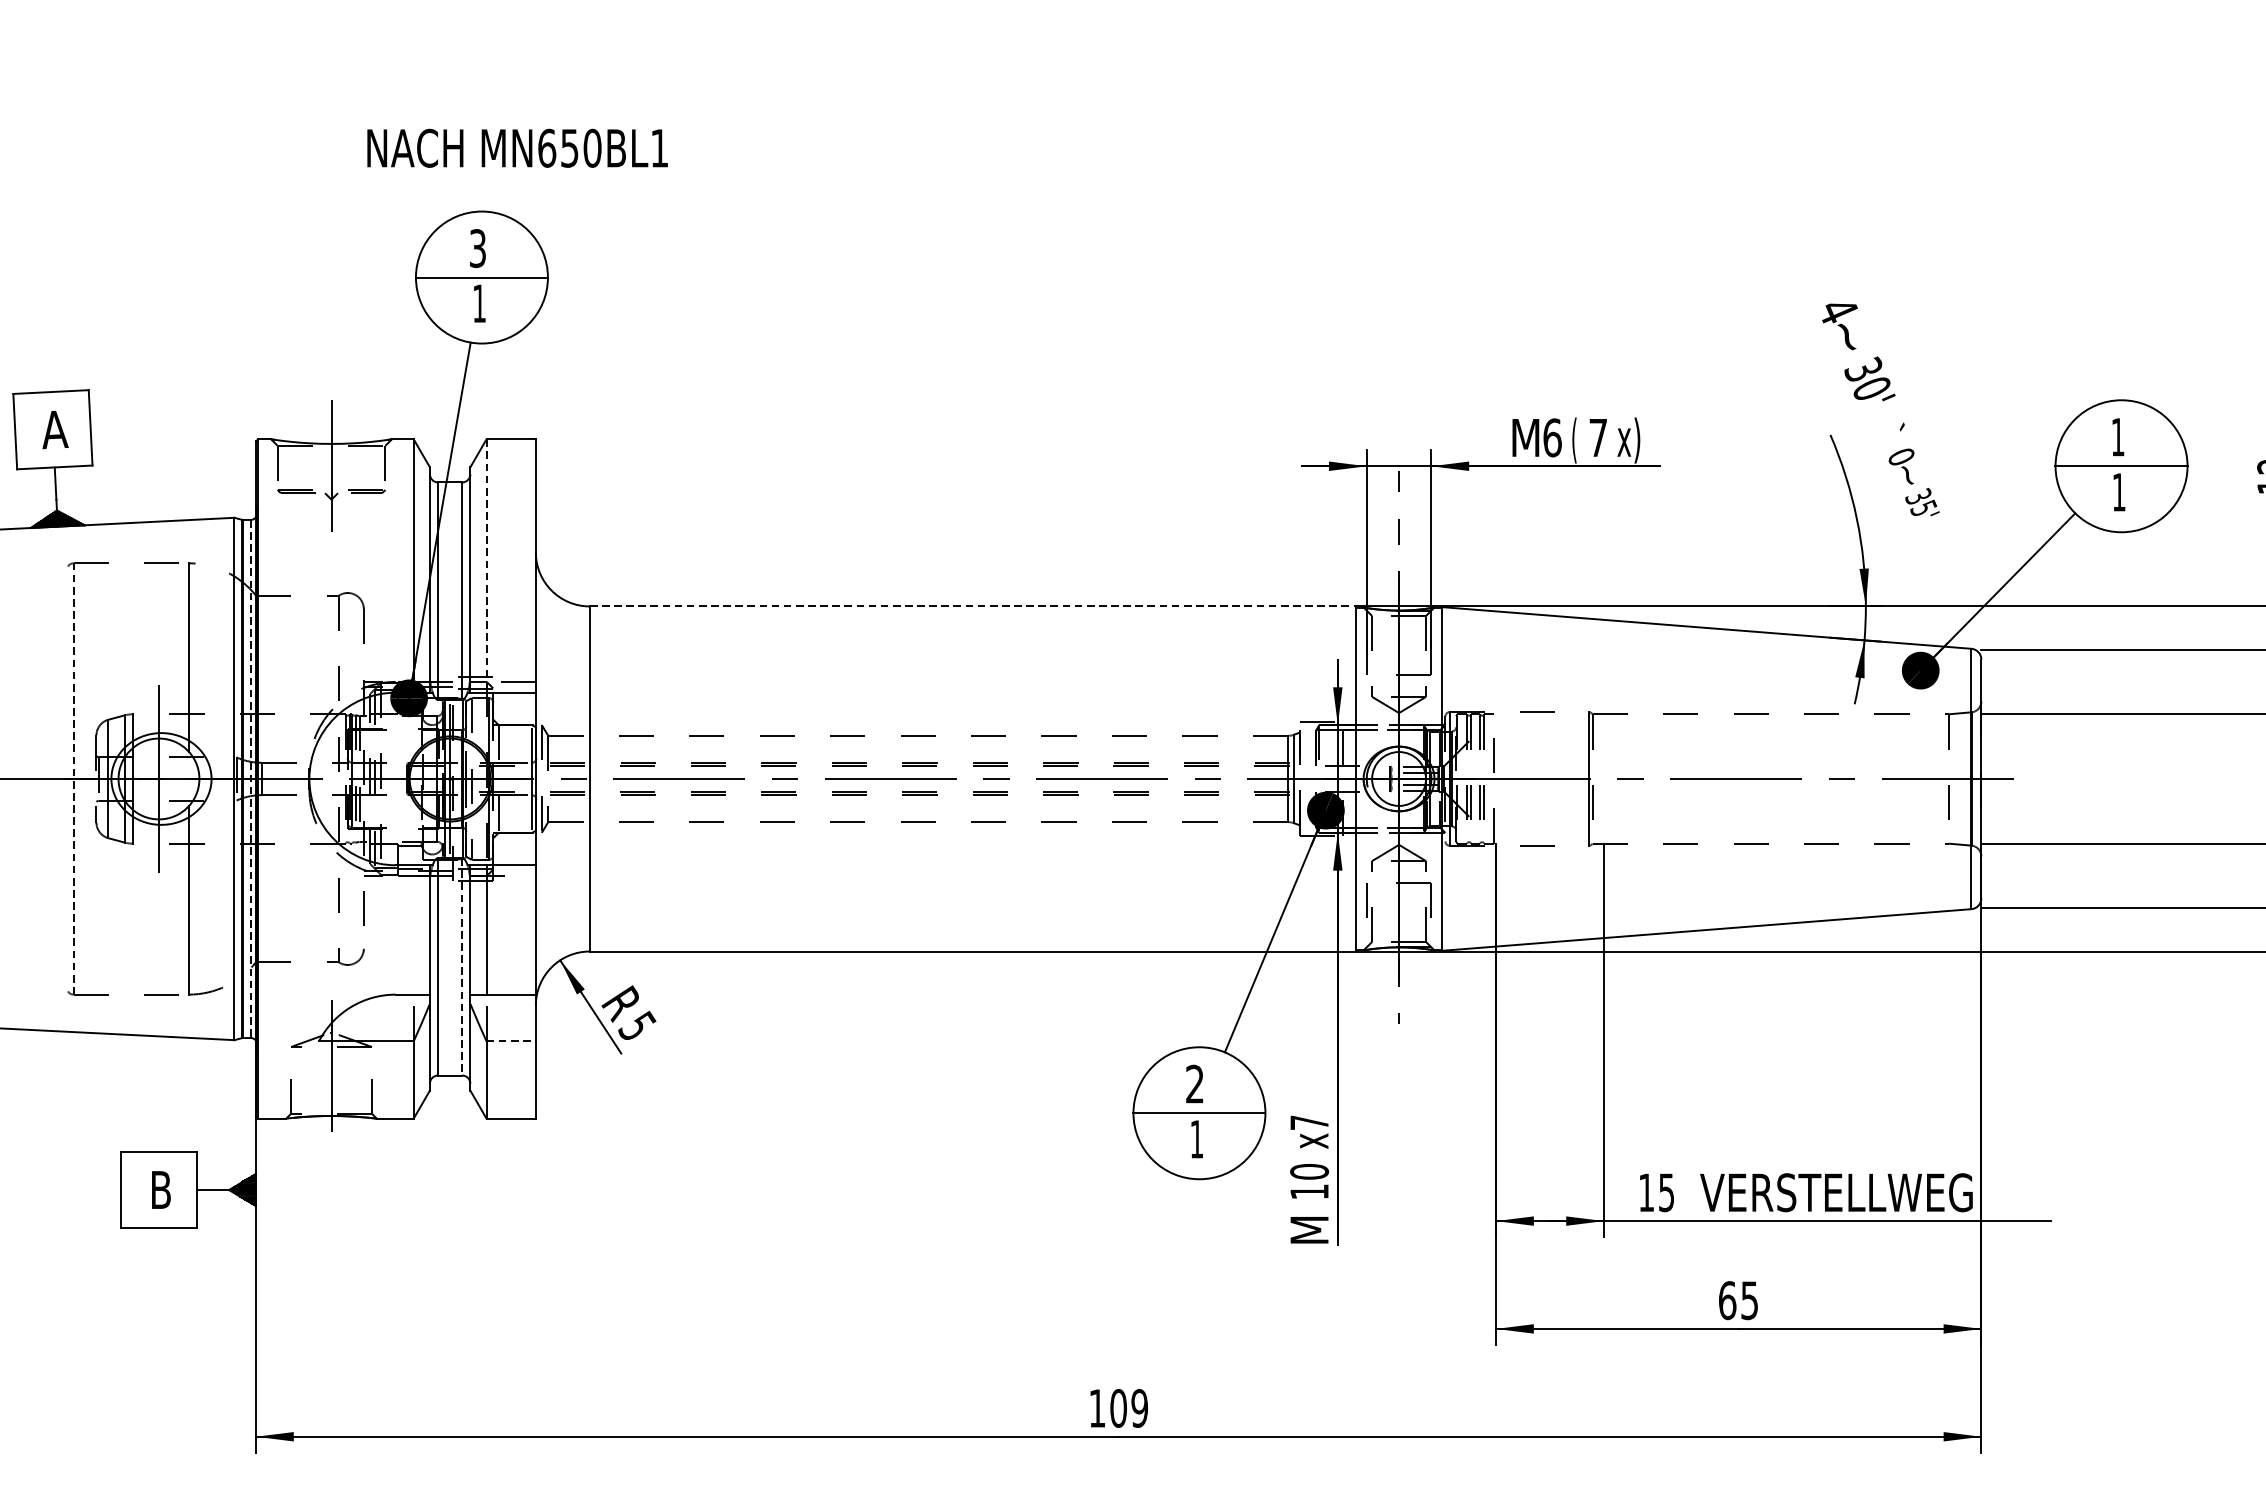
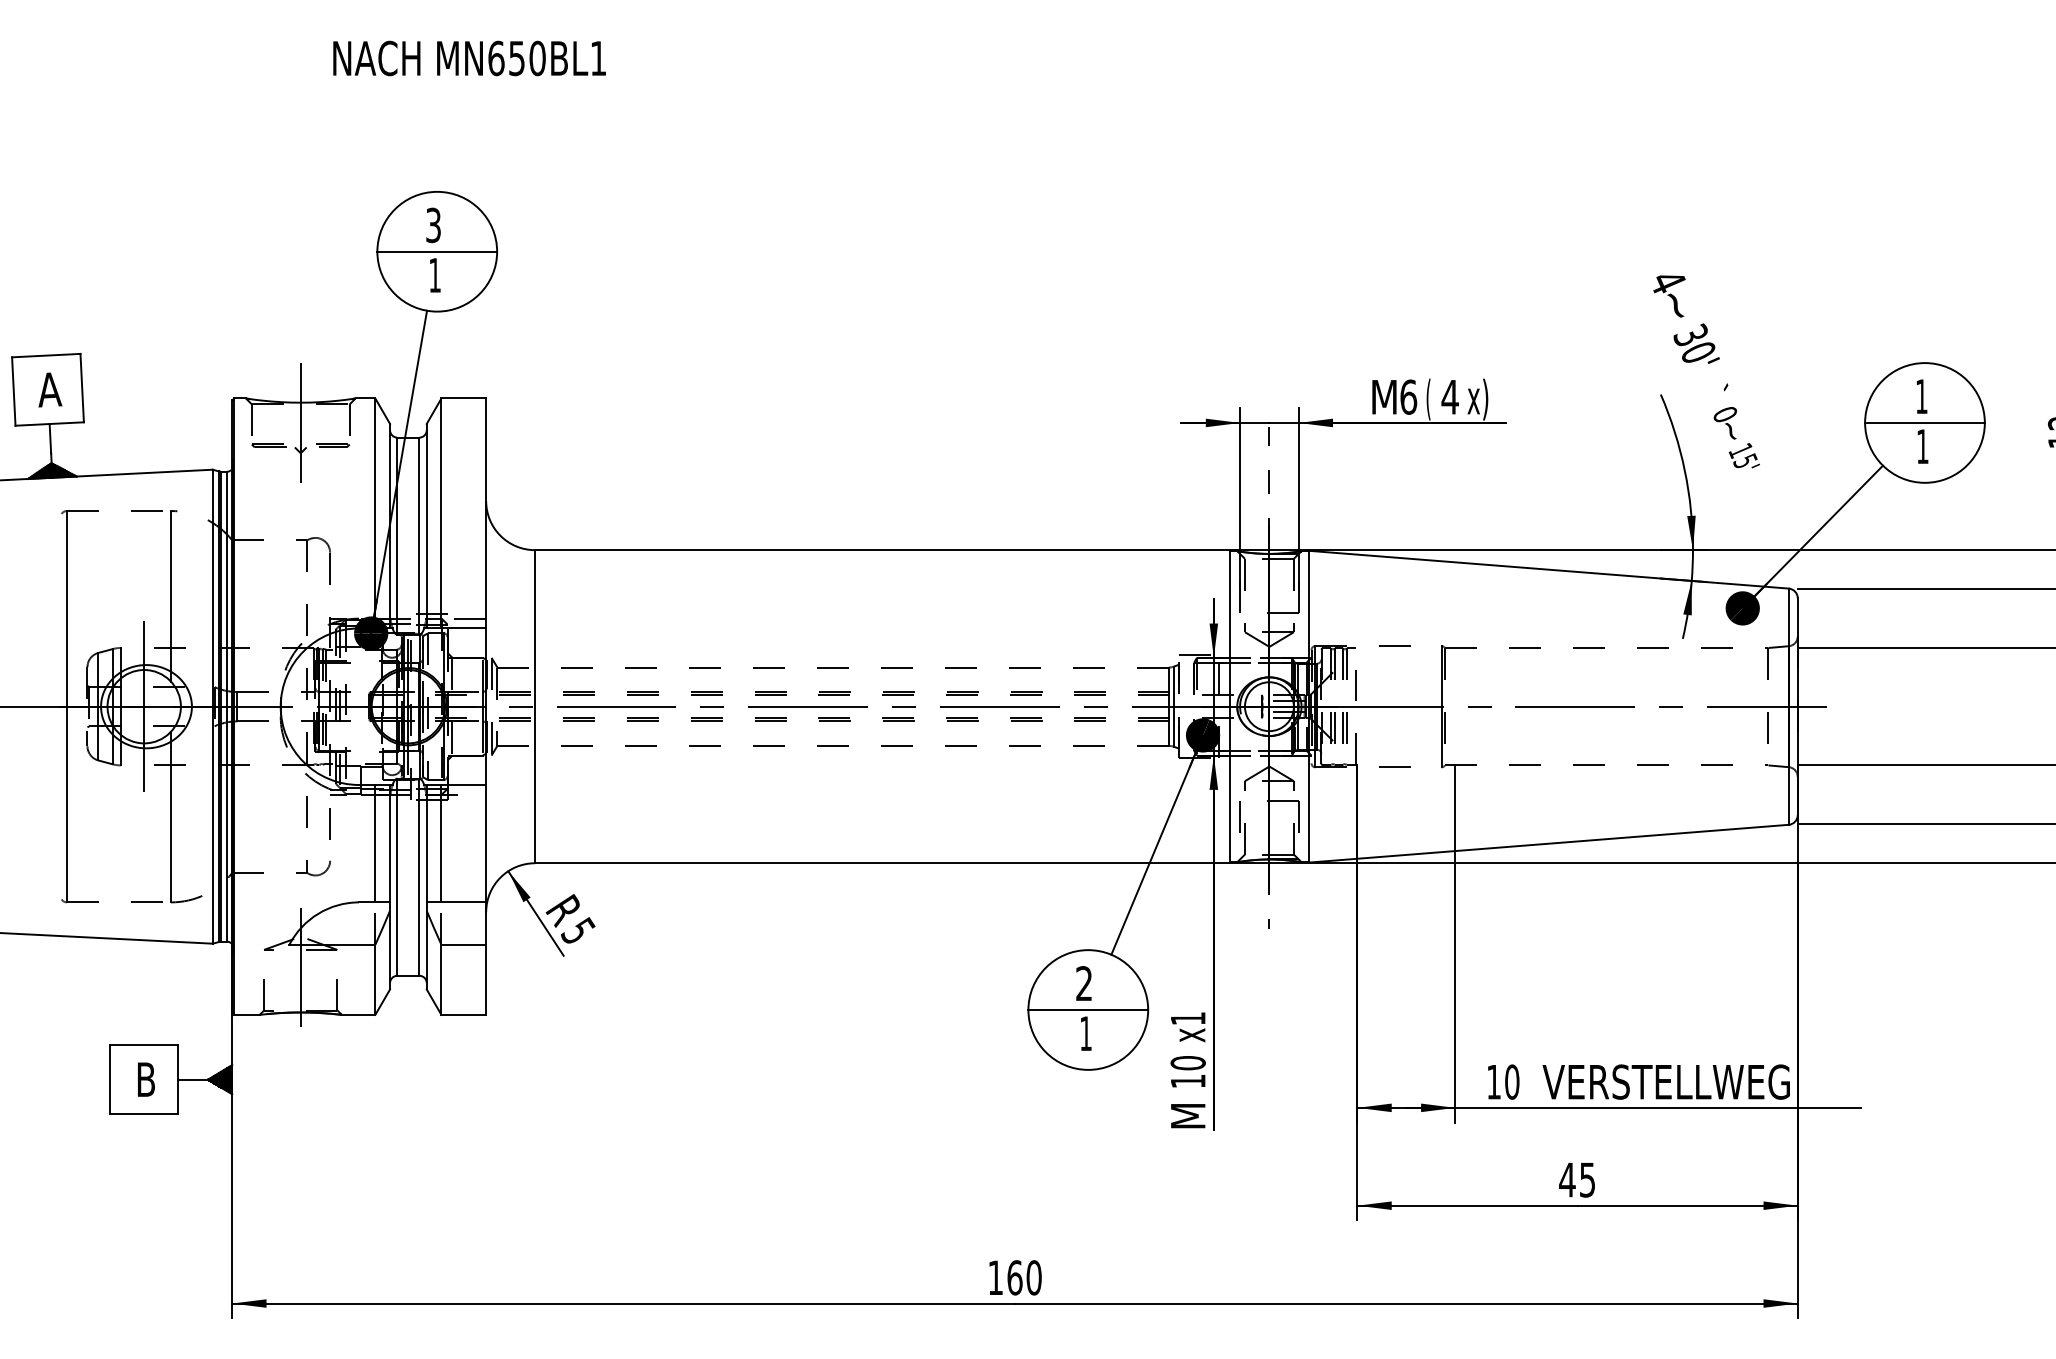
text: (517, 148) -> (469, 58), moved
text: (1597, 438) -> (1449, 397), 7 -> 4
text: (1918, 496) -> (1740, 450), 35' -> 15'
line: (486, 566) -> (441, 513), dashed -> solid
line: (972, 606) -> (882, 550), dashed -> solid
line: (73, 778) -> (66, 706), dashed -> solid
line: (250, 779) -> (227, 707), dashed -> solid
line: (413, 929) -> (375, 843), added
line: (462, 967) -> (419, 877), dashed -> solid
line: (511, 1041) -> (464, 944), dashed -> solid
text: (1309, 1122) -> (1188, 1018), x7 -> x1
text: (1666, 1192) -> (1512, 1081), 15 -> 10
text: (1727, 1300) -> (1567, 1179), 65 -> 45
text: (1129, 1408) -> (1024, 1277), 109 -> 160

